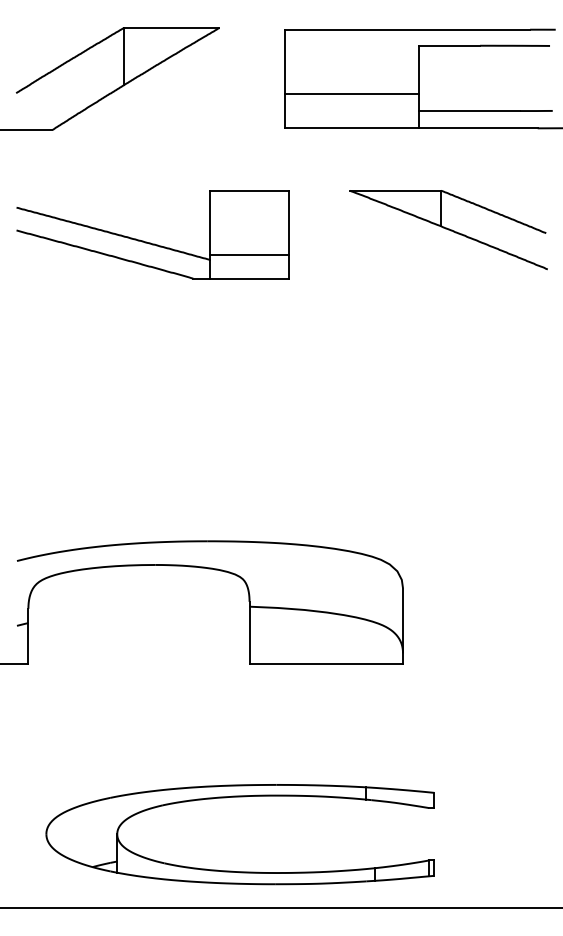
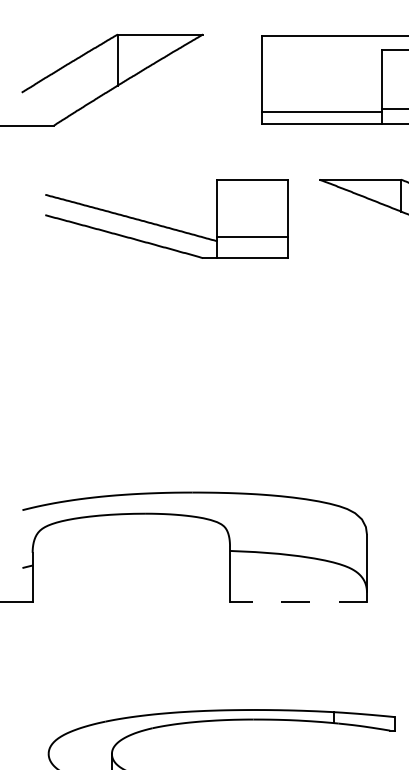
line: (352, 94) -> (321, 112), moved
part: (150, 242) -> (164, 225), moved
line: (326, 663) -> (298, 601), solid -> dashed

